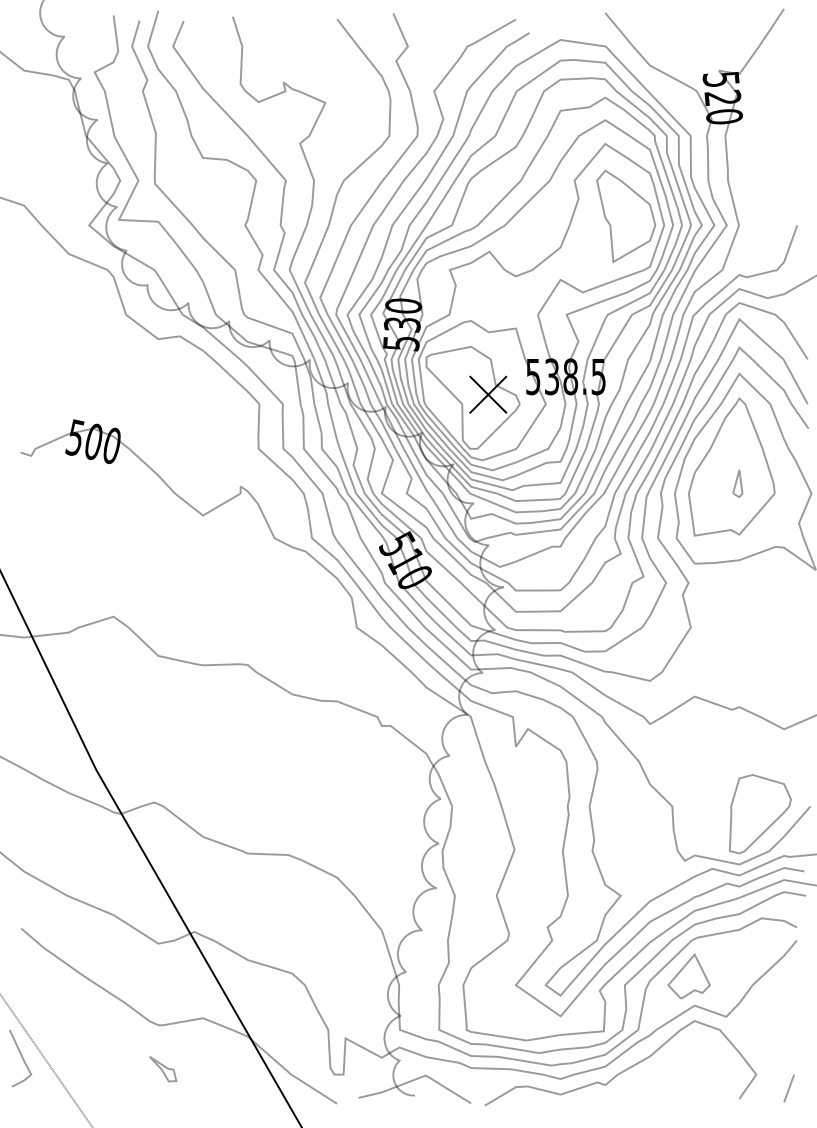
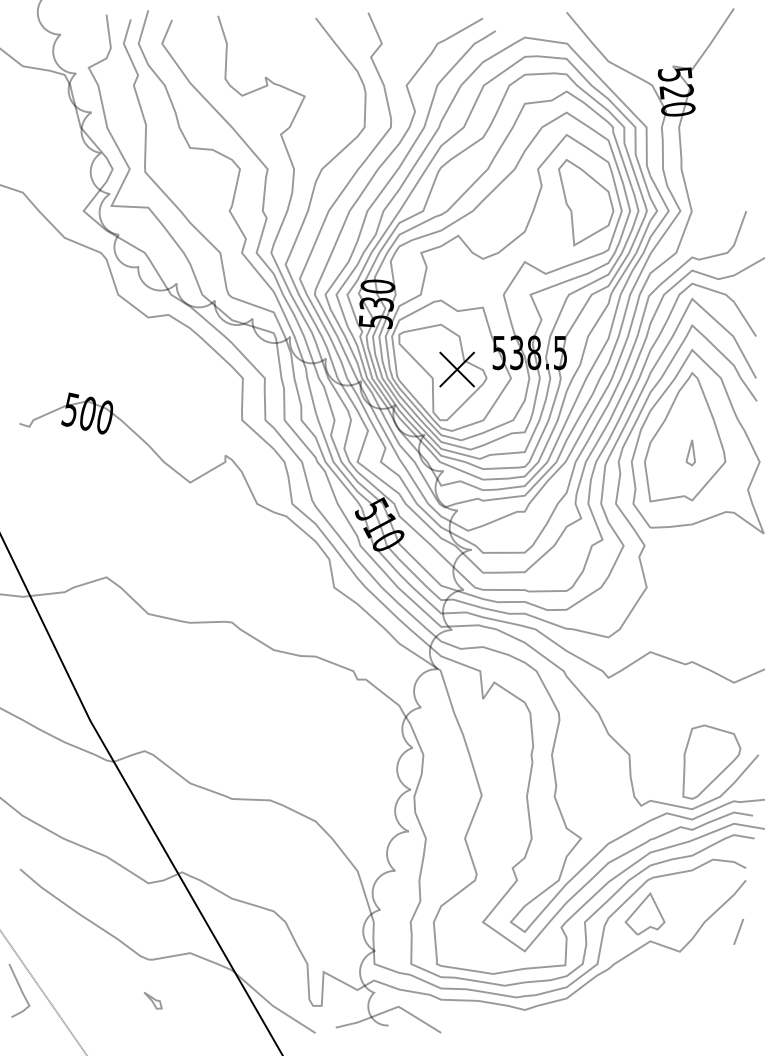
part: (163, 1068) -> (153, 1000), size x0.7
curve: (624, 1069) -> (584, 1001), removed
line: (788, 1088) -> (738, 931), moved

